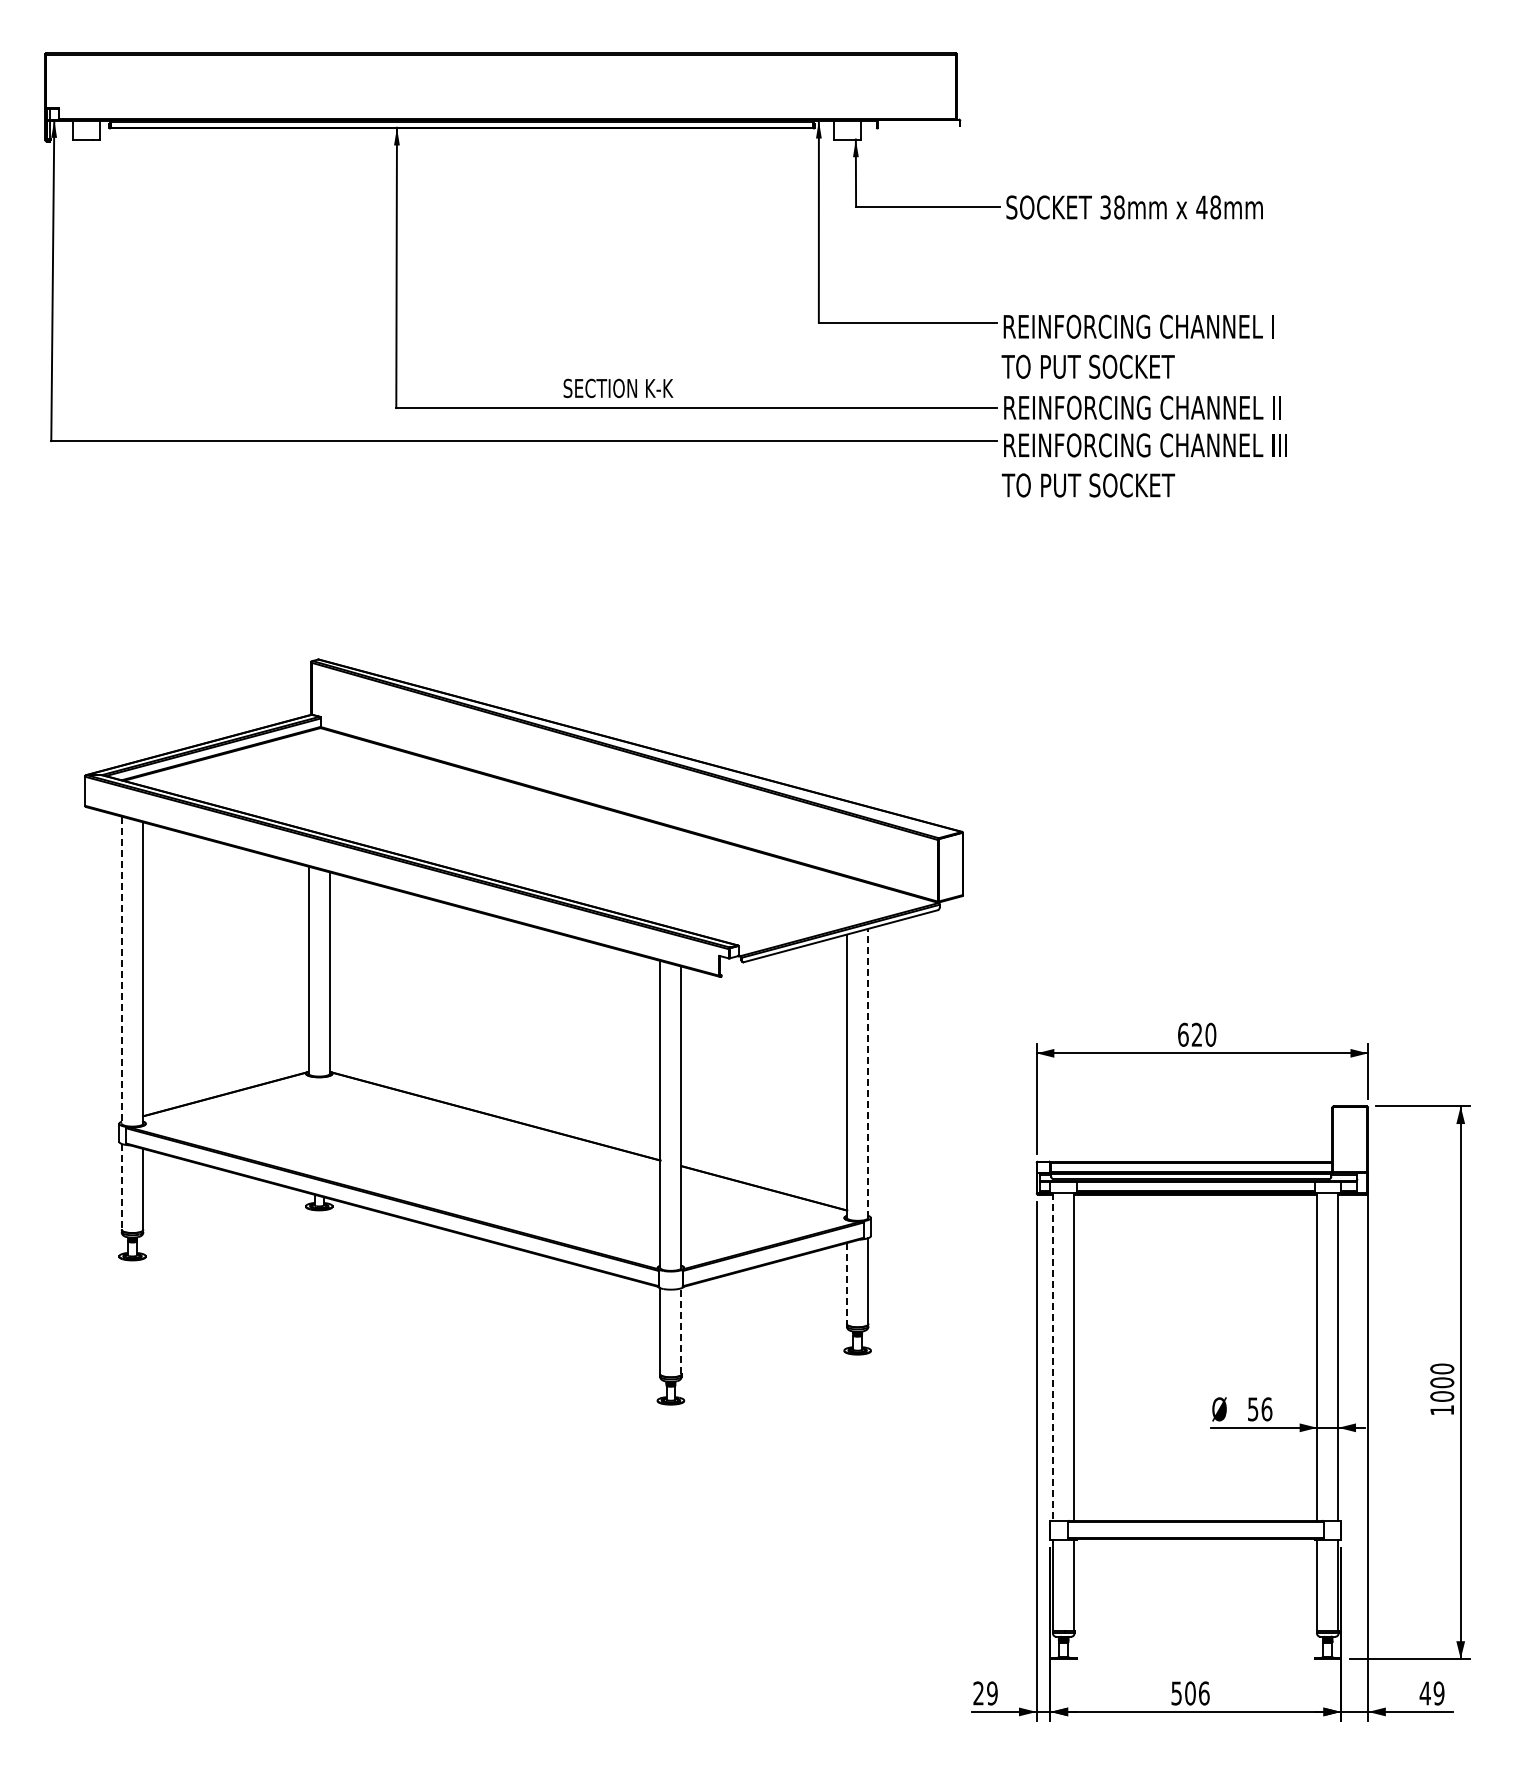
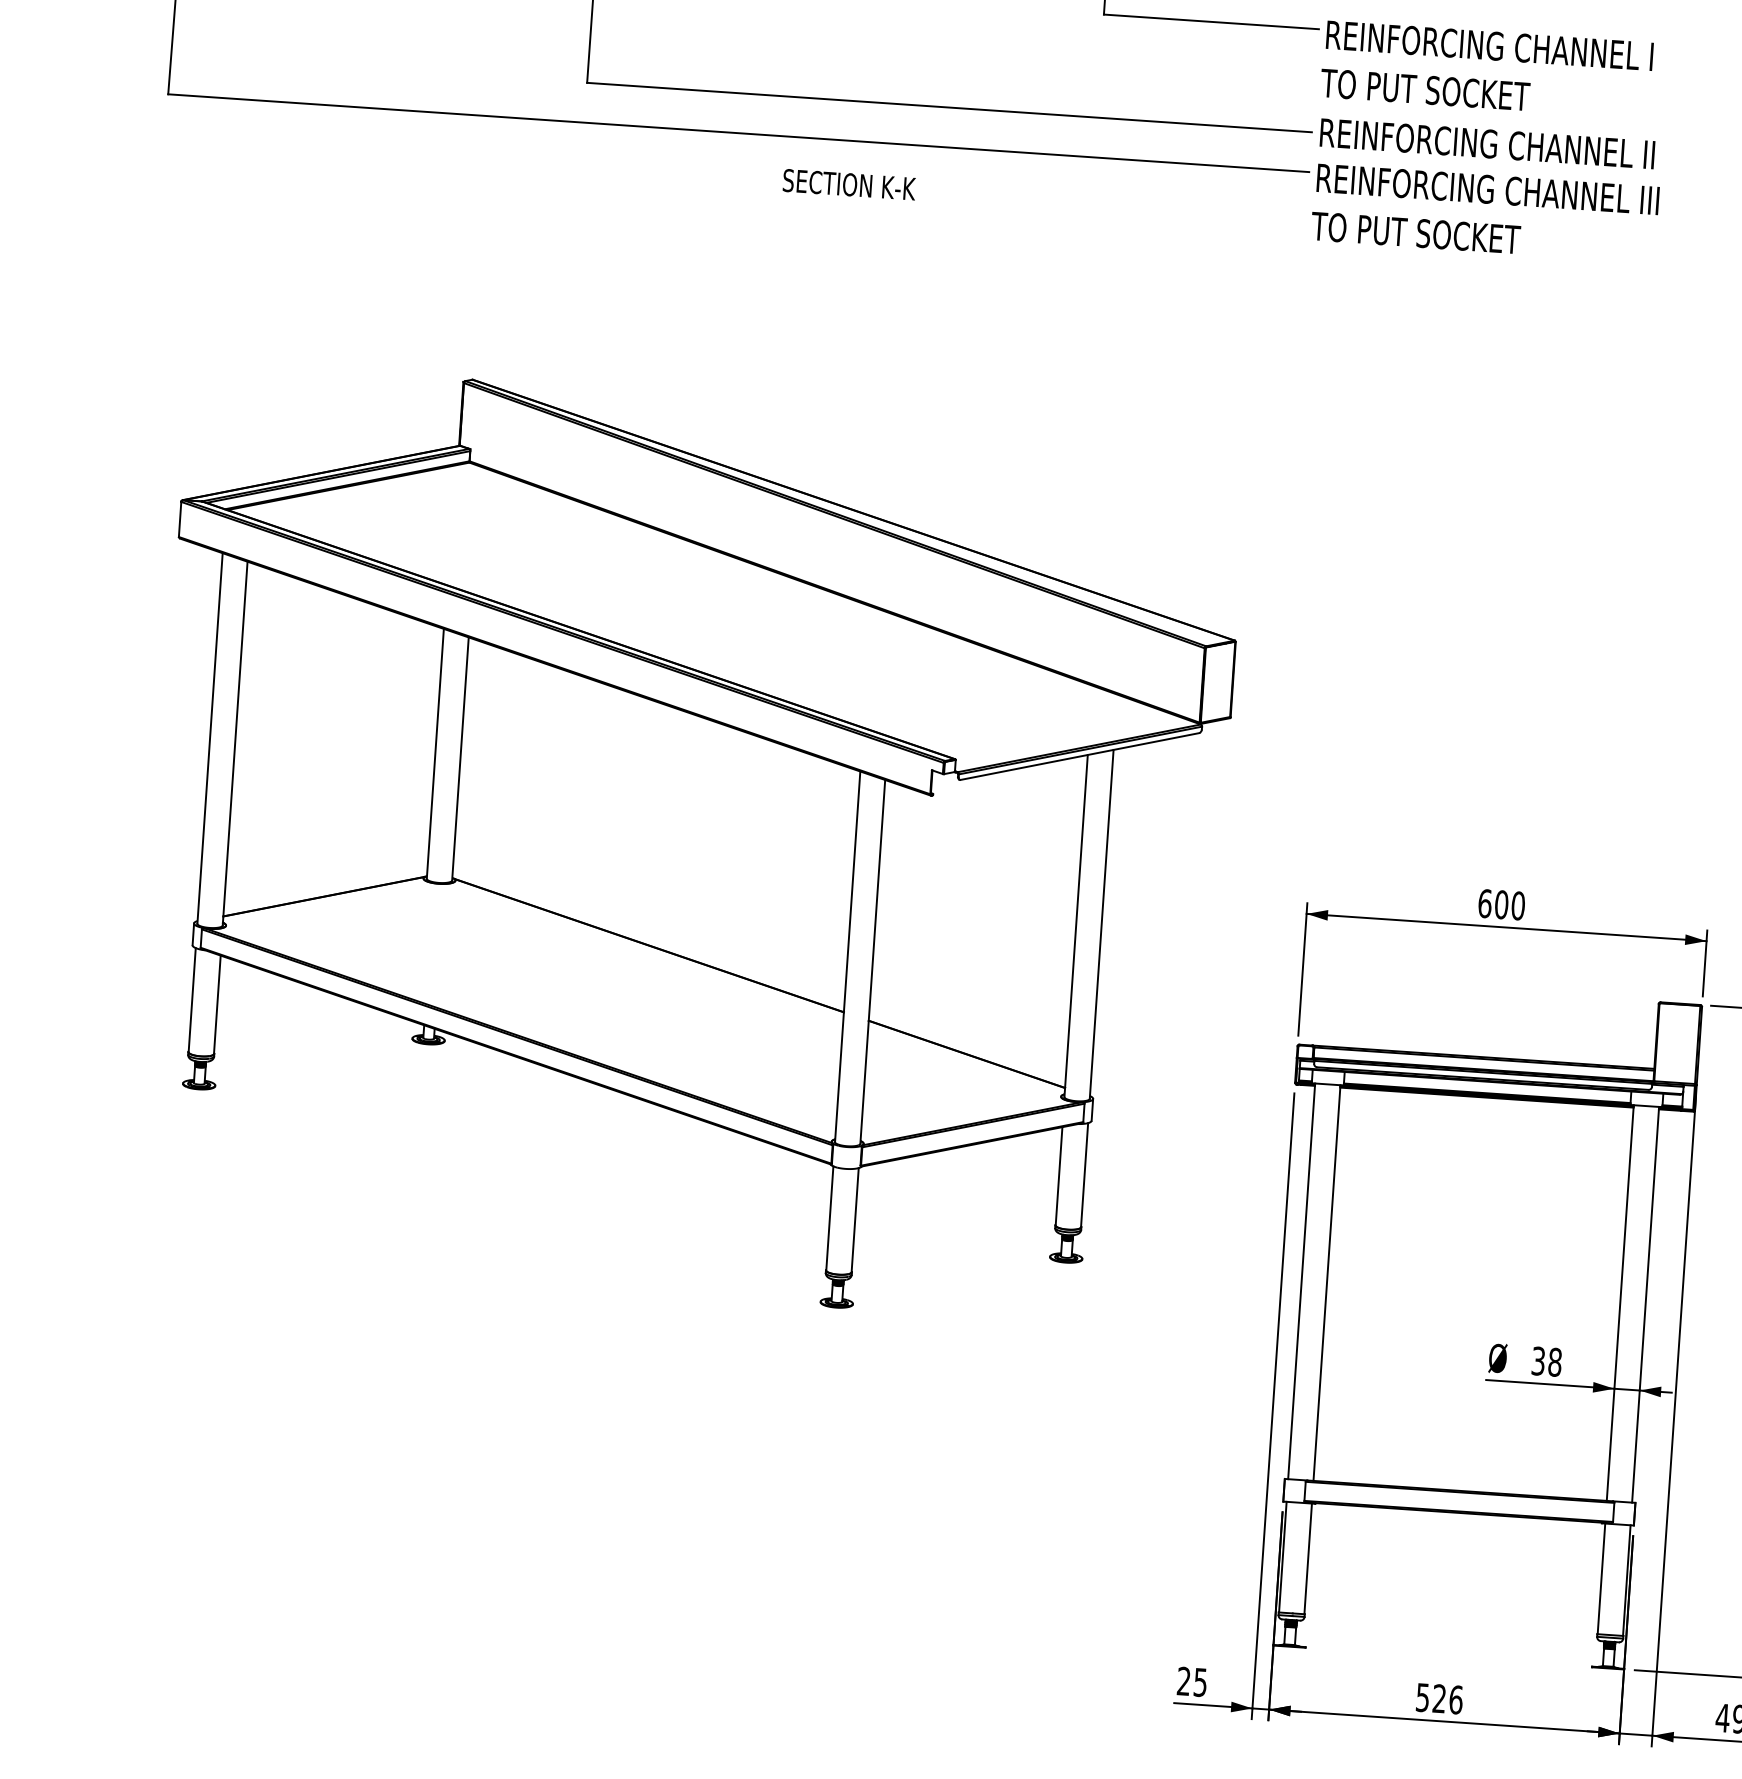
text: (618, 388) -> (849, 184), moved
line: (122, 970) -> (210, 738), dashed -> solid
text: (1196, 1034) -> (1500, 904), 620 -> 600
line: (868, 1073) -> (1102, 924), dashed -> solid
line: (122, 1187) -> (192, 1000), dashed -> solid
line: (847, 1283) -> (1059, 1176), dashed -> solid
line: (681, 1330) -> (855, 1219), dashed -> solid
line: (1053, 1356) -> (1301, 1281), dashed -> solid
text: (1260, 1409) -> (1547, 1361), 56 -> 38
text: (992, 1693) -> (1200, 1682), 29 -> 25
text: (1190, 1693) -> (1439, 1698), 506 -> 526

